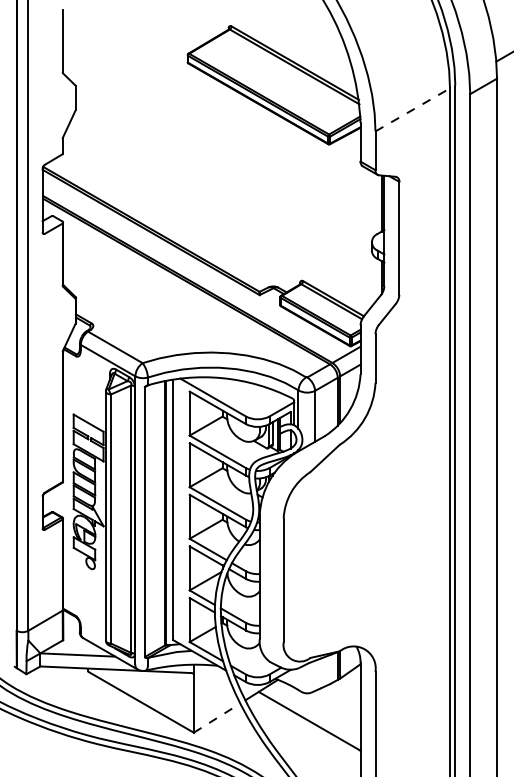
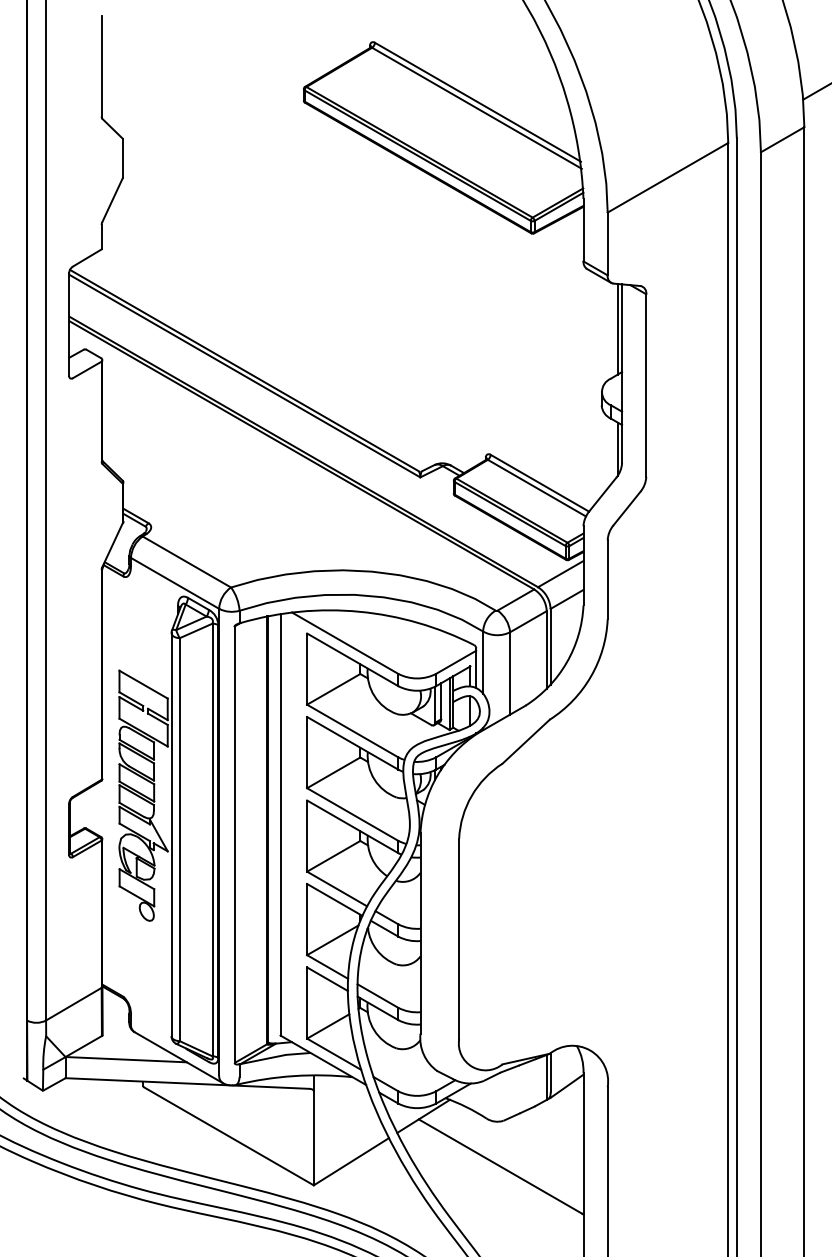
line: (413, 109) -> (669, 177), dashed -> solid
line: (217, 717) -> (352, 1160), dashed -> solid

